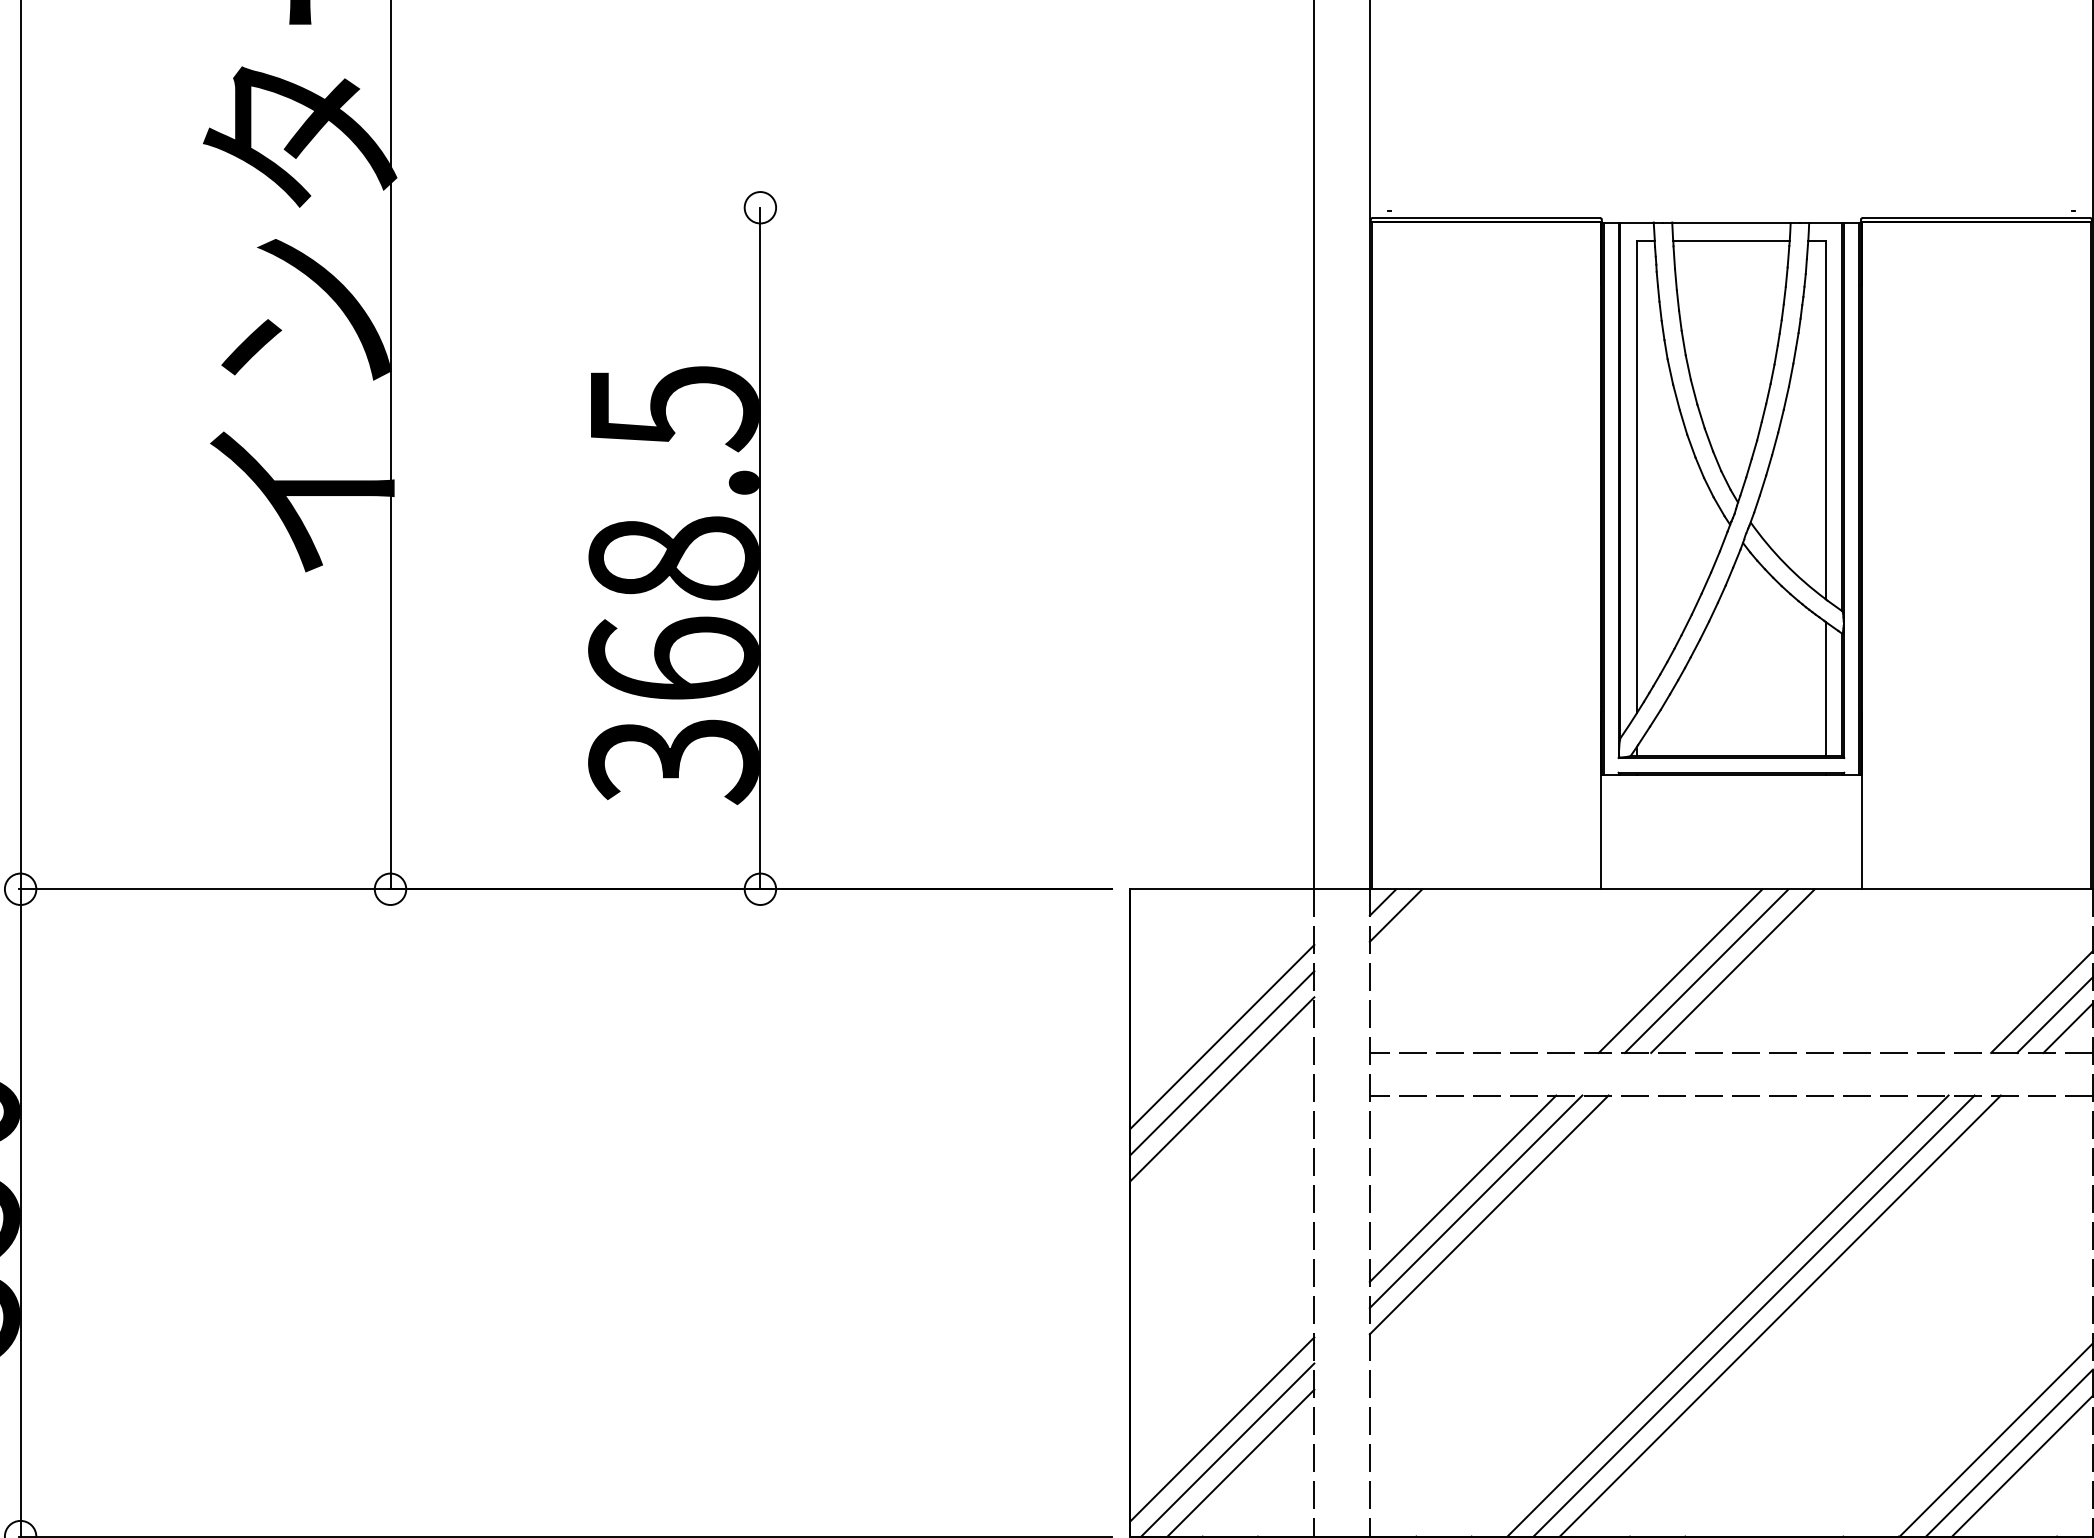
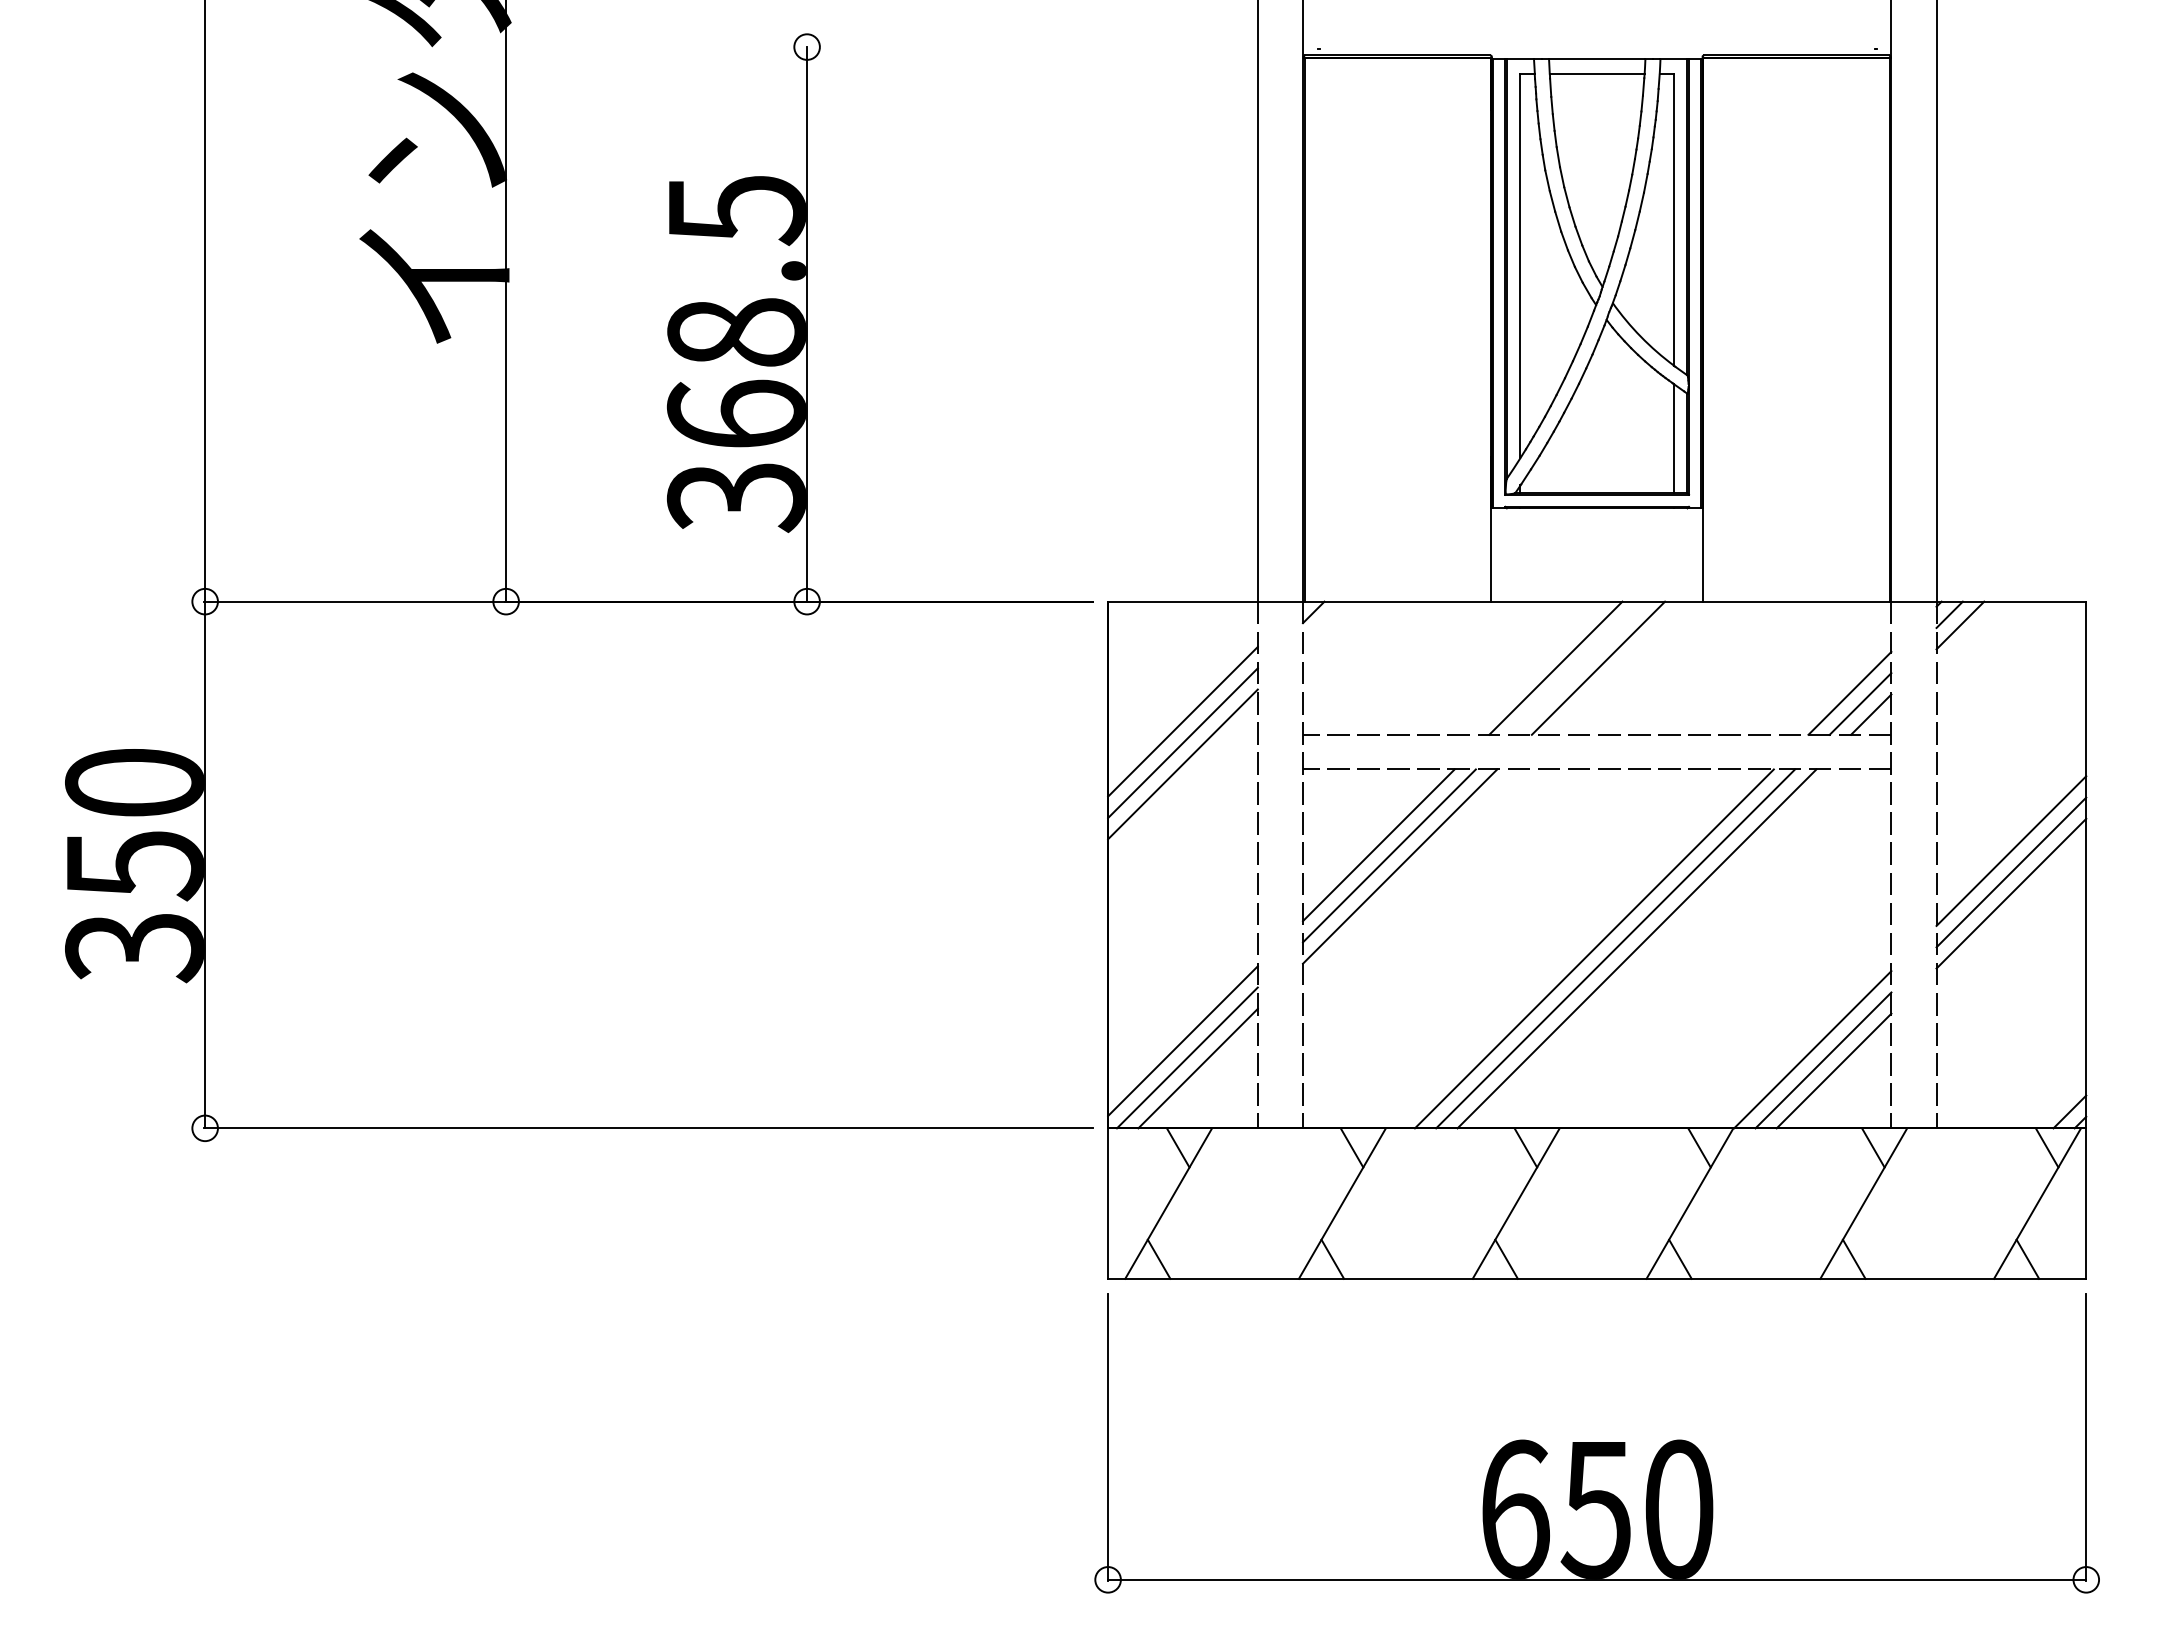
line: (1395, 914) -> (1323, 622), removed
line: (1705, 970) -> (1576, 667), removed

